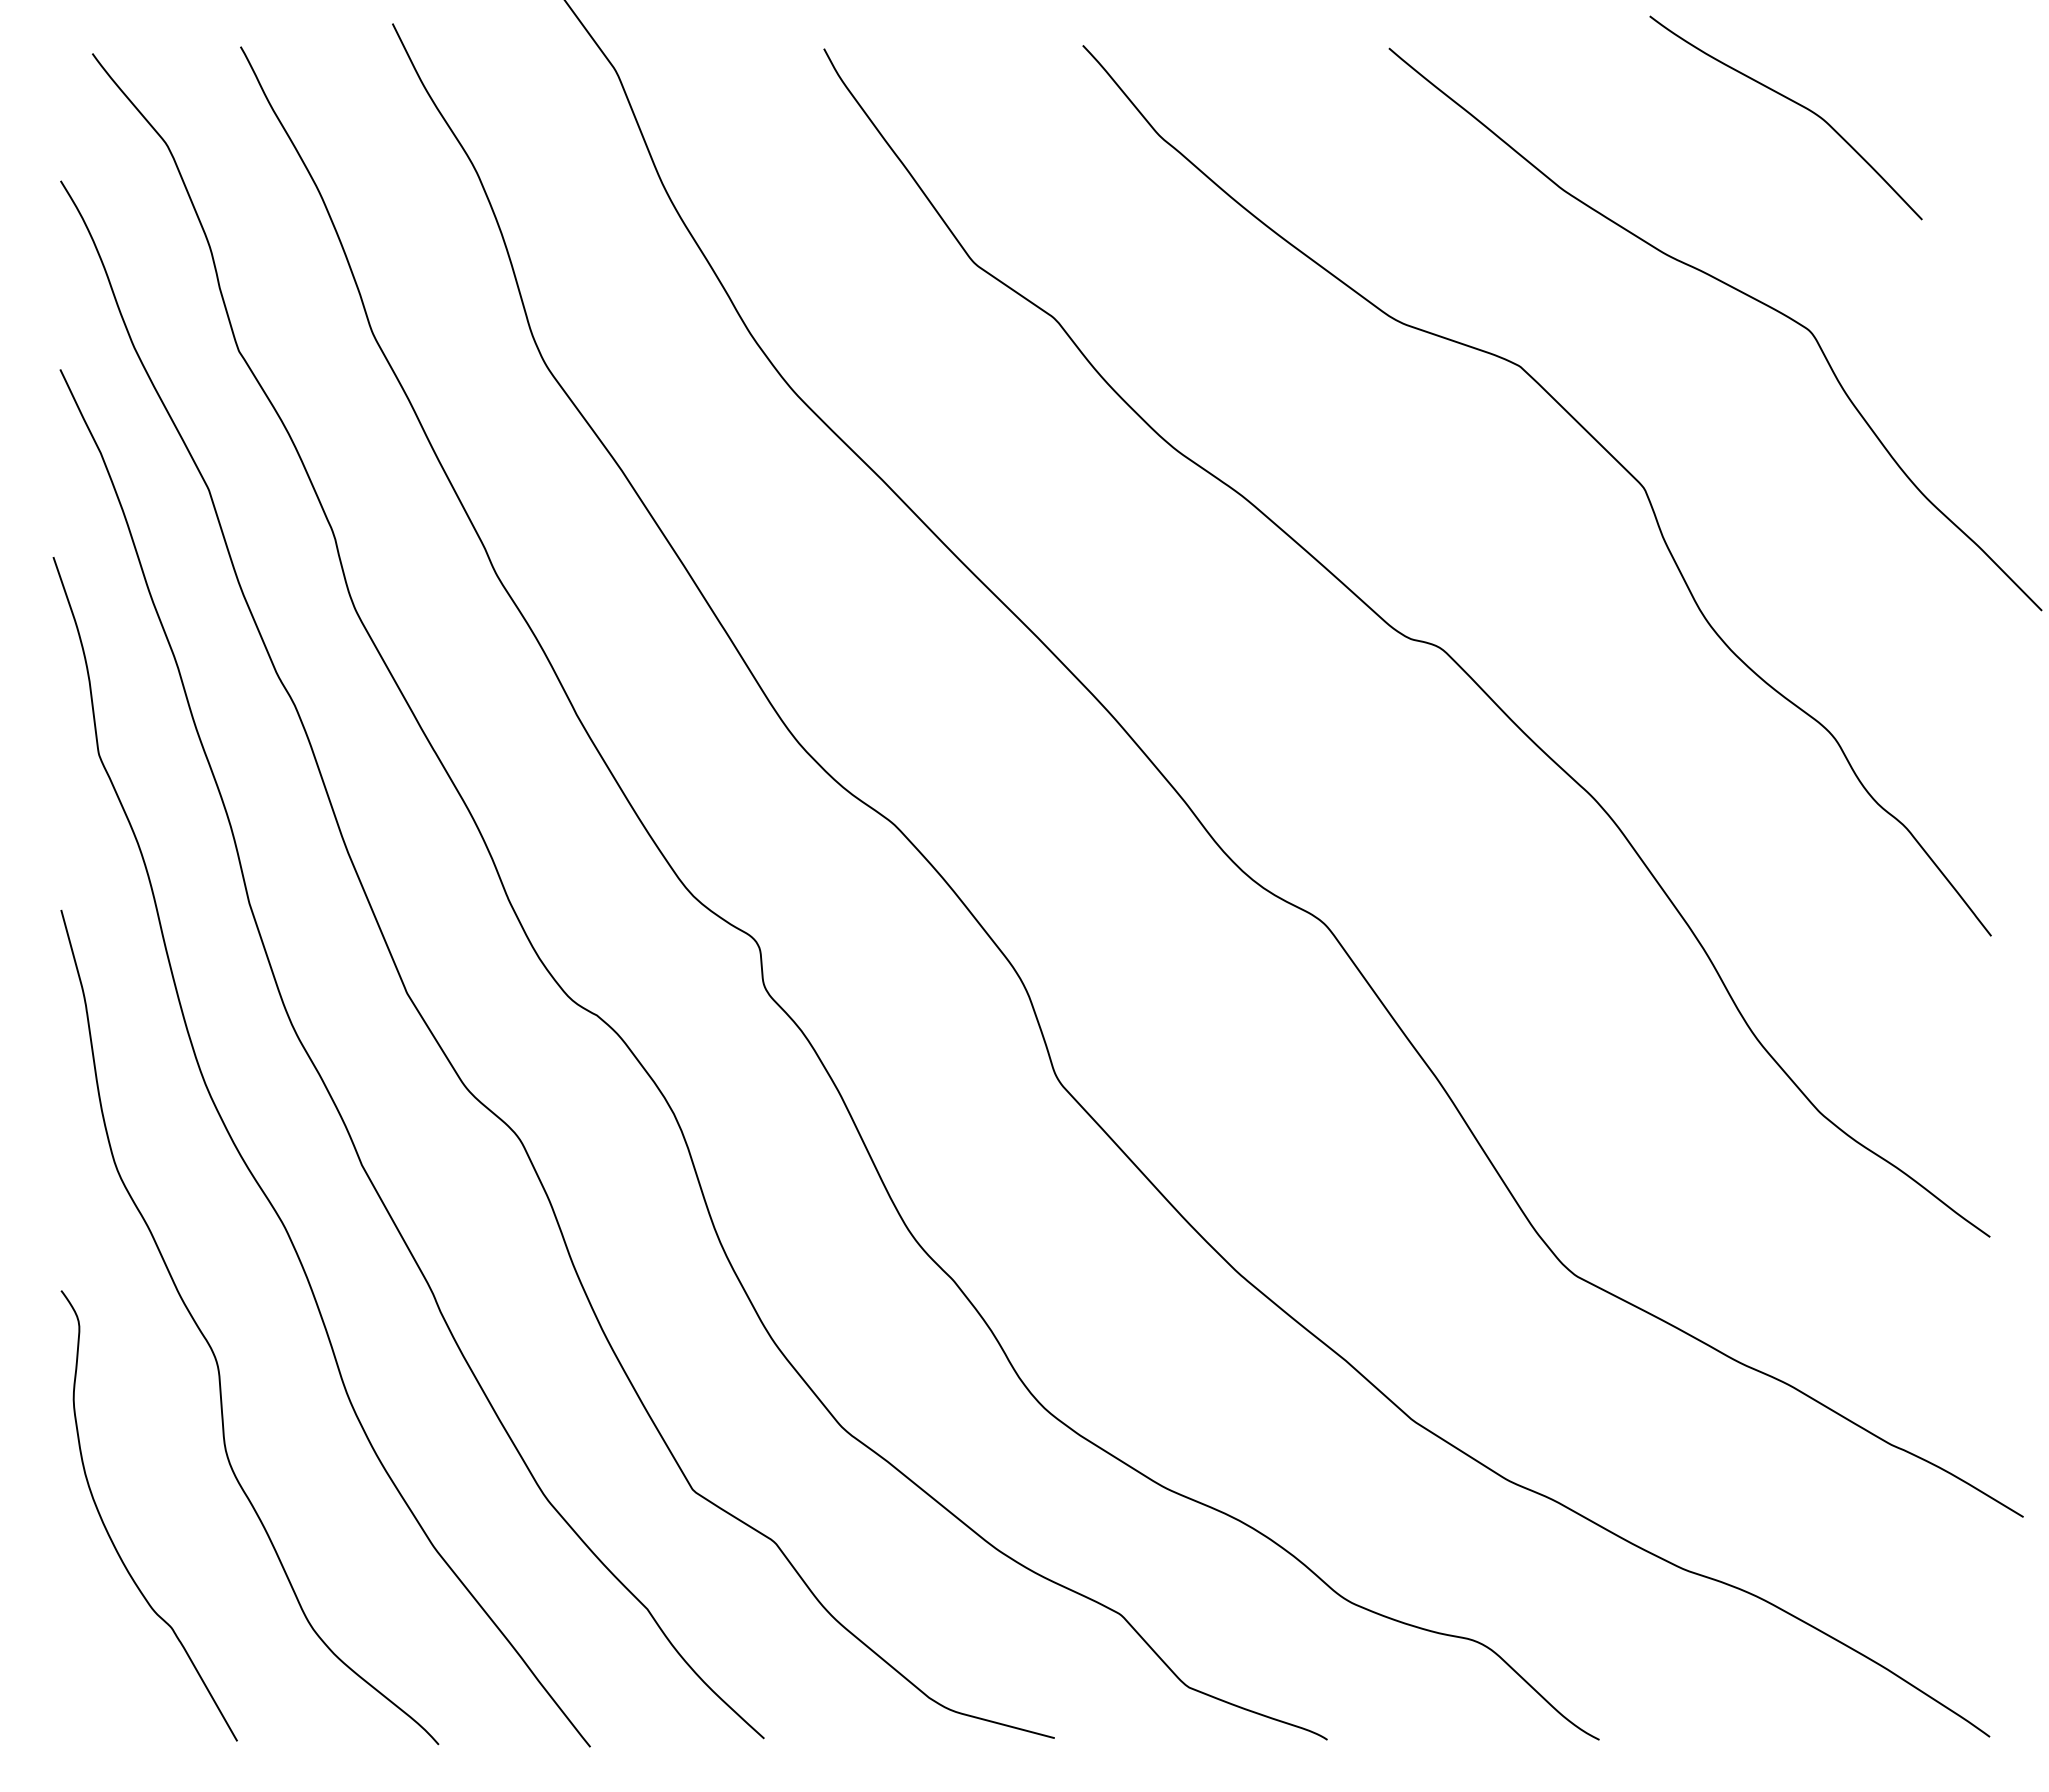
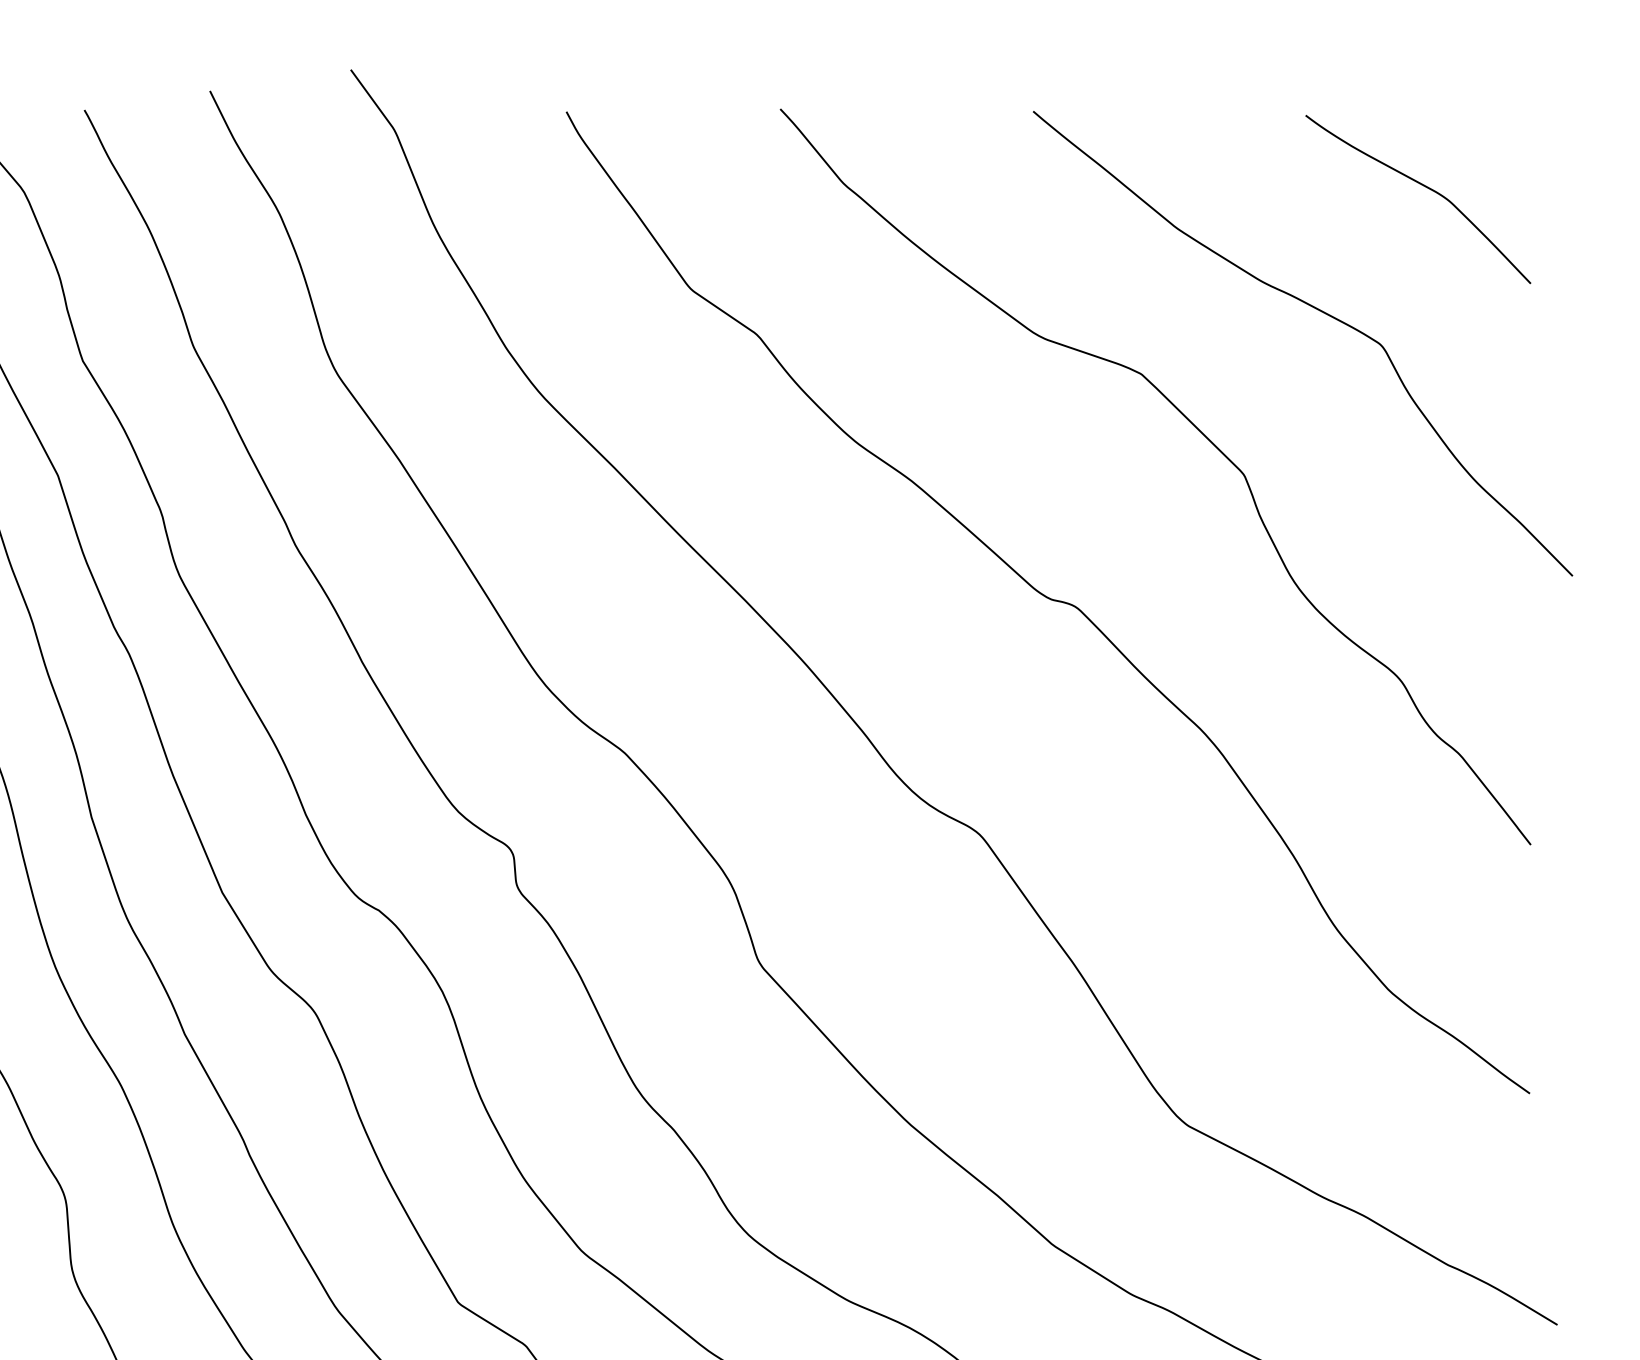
curve: (1793, 102) -> (1424, 186), moved

